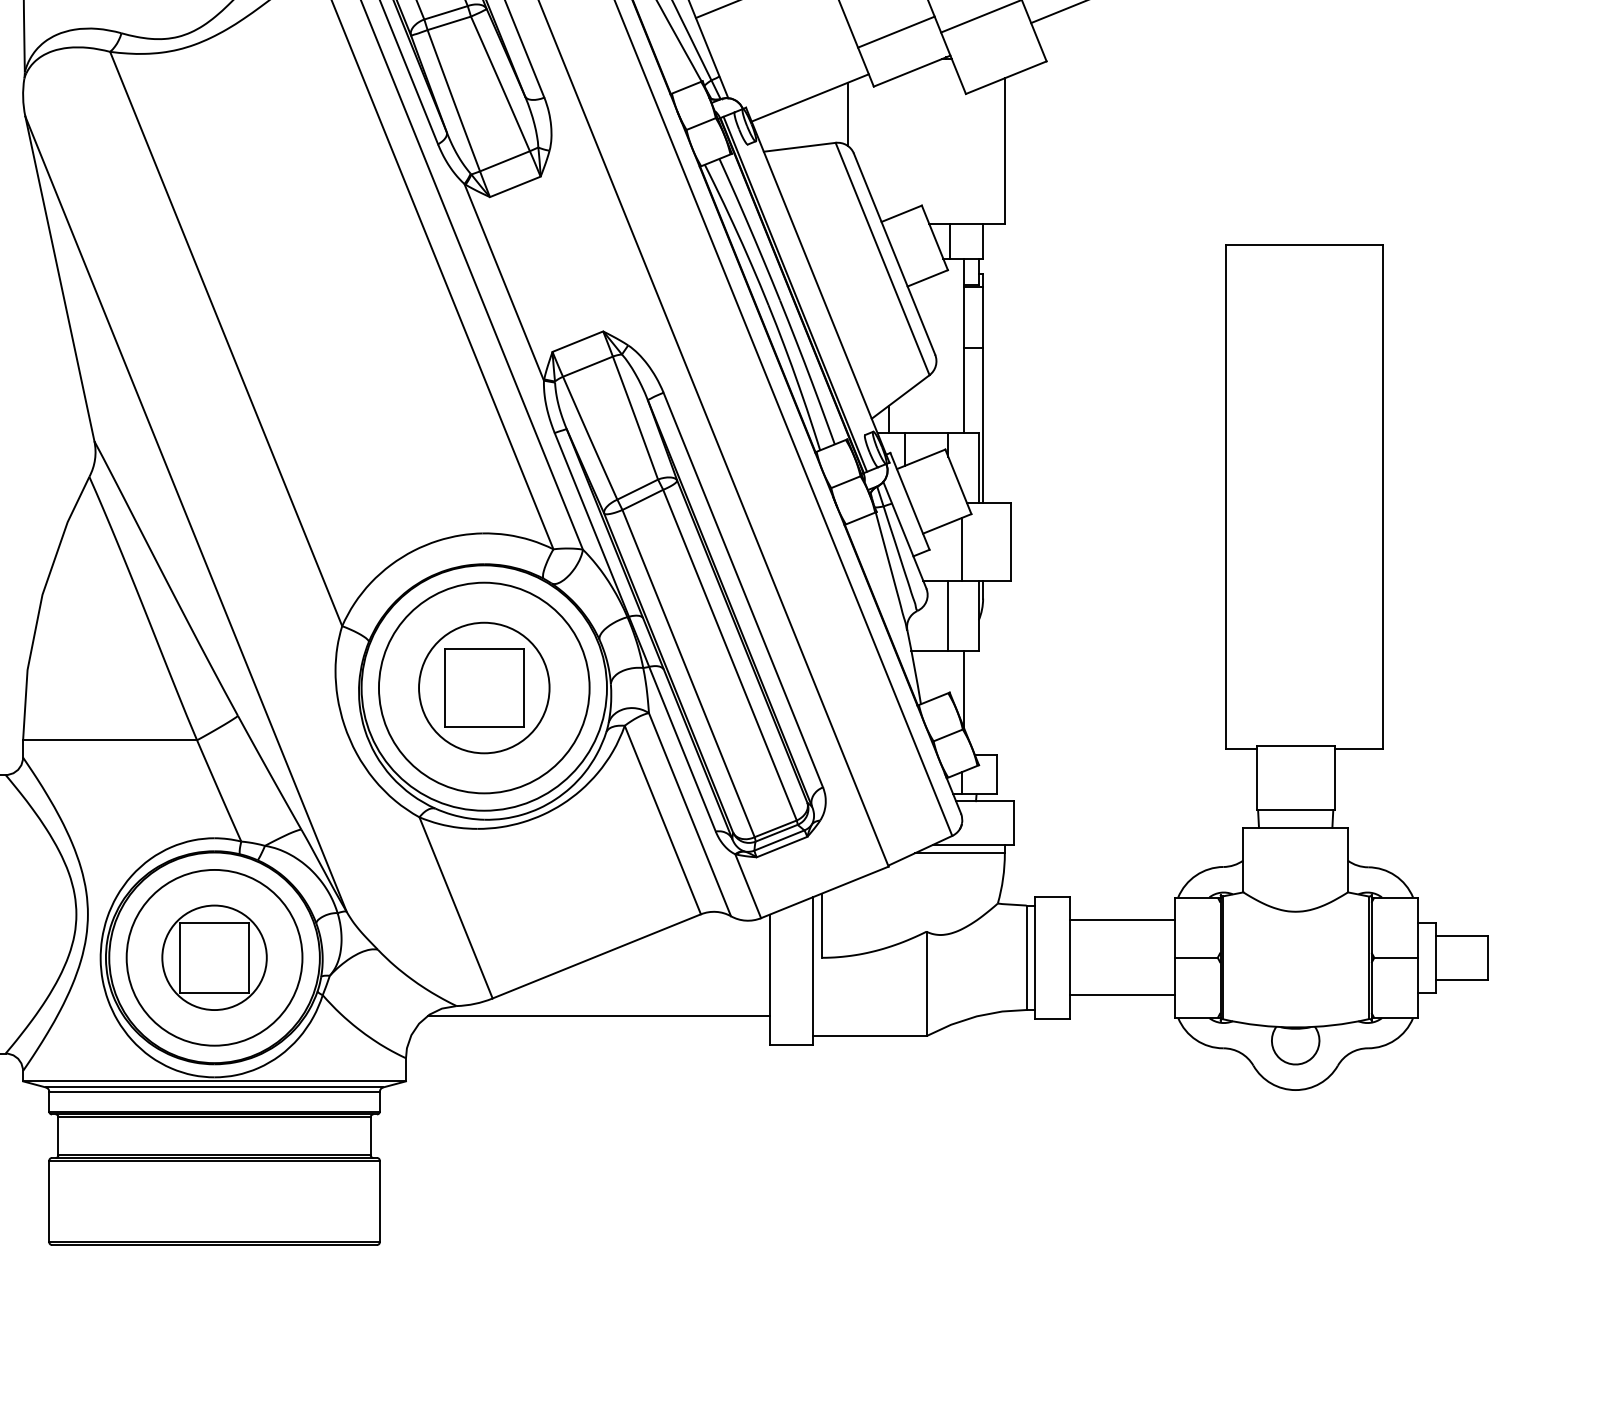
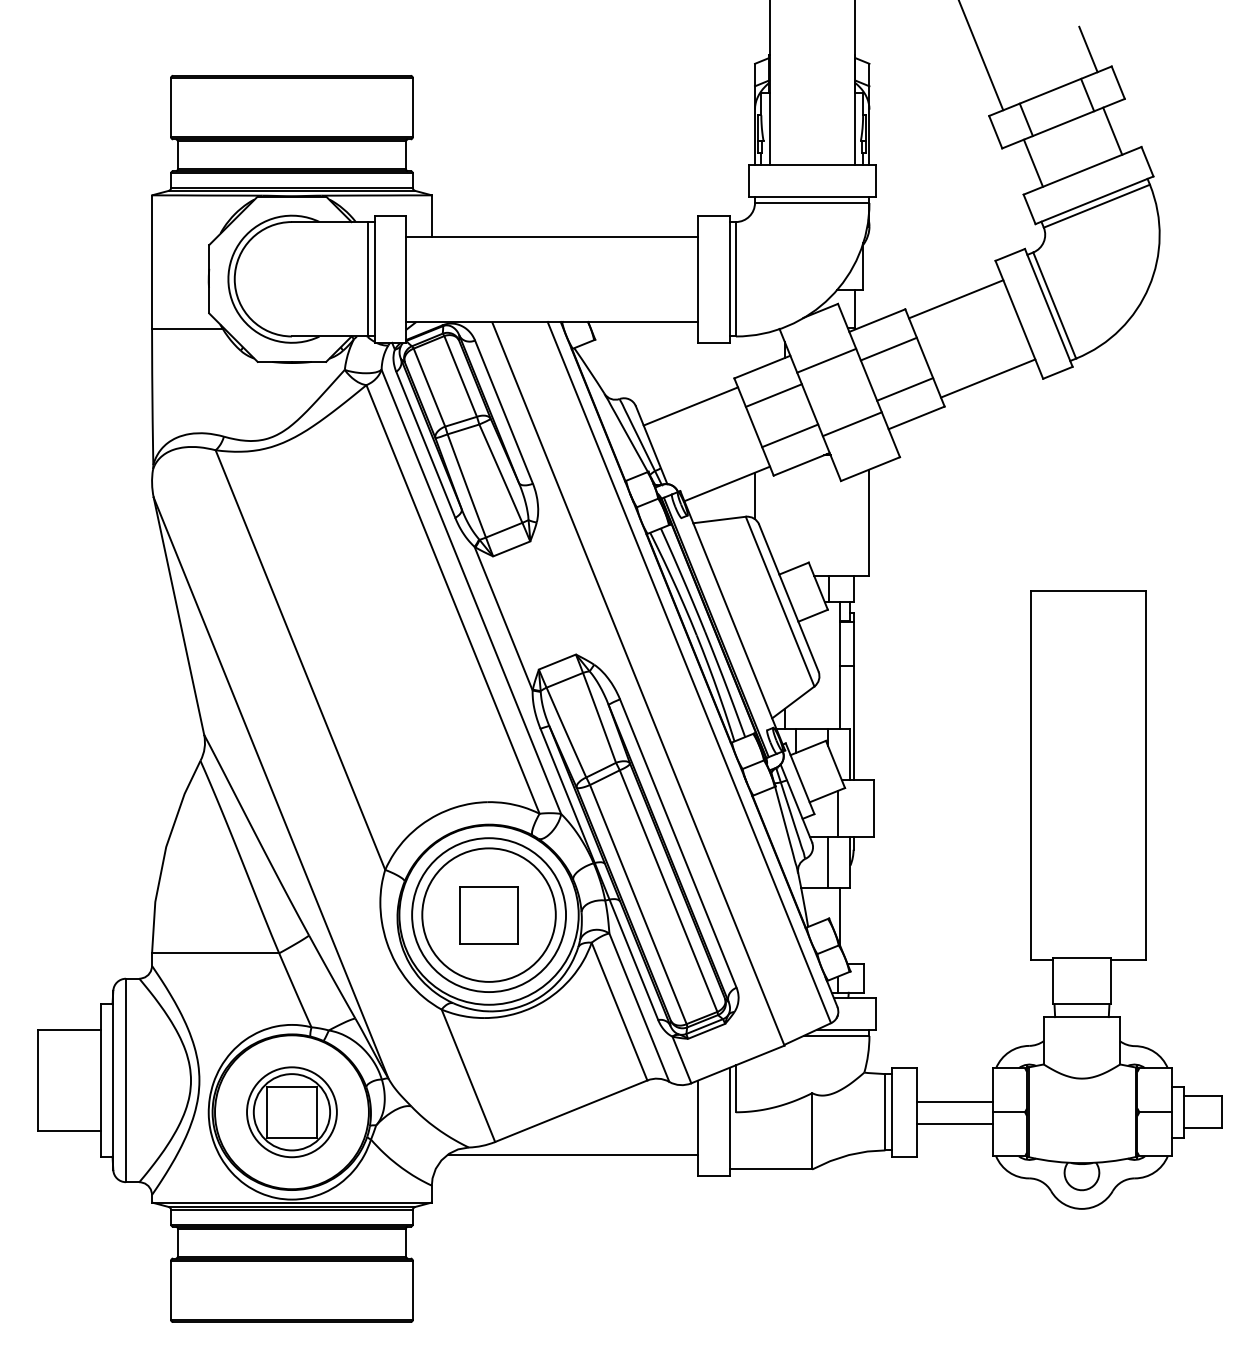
circle: (483, 687) -> (488, 914), size x1.4
line: (1122, 919) -> (955, 1123), moved
circle: (213, 958) -> (291, 1112), size x0.7
line: (1122, 995) -> (955, 1101), moved

